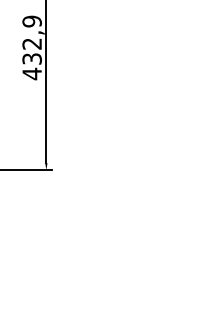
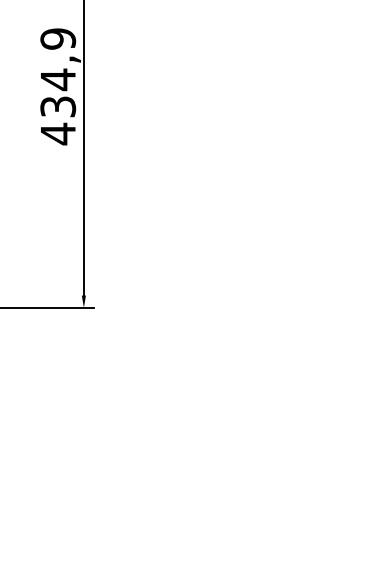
text: (31, 43) -> (56, 78), 432,9 -> 434,9

